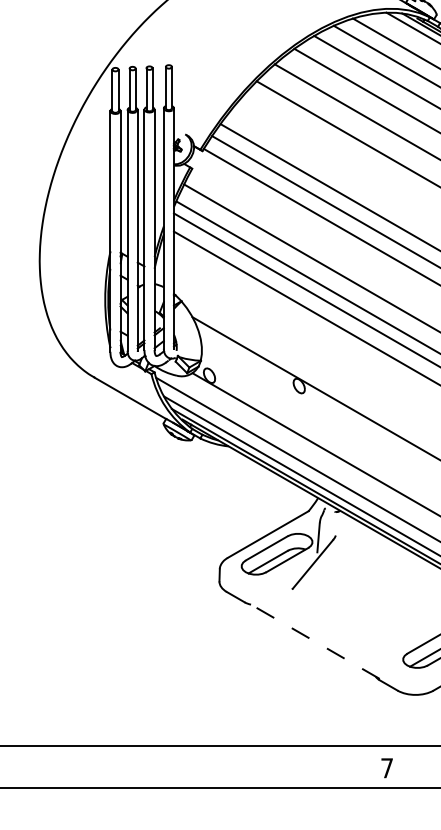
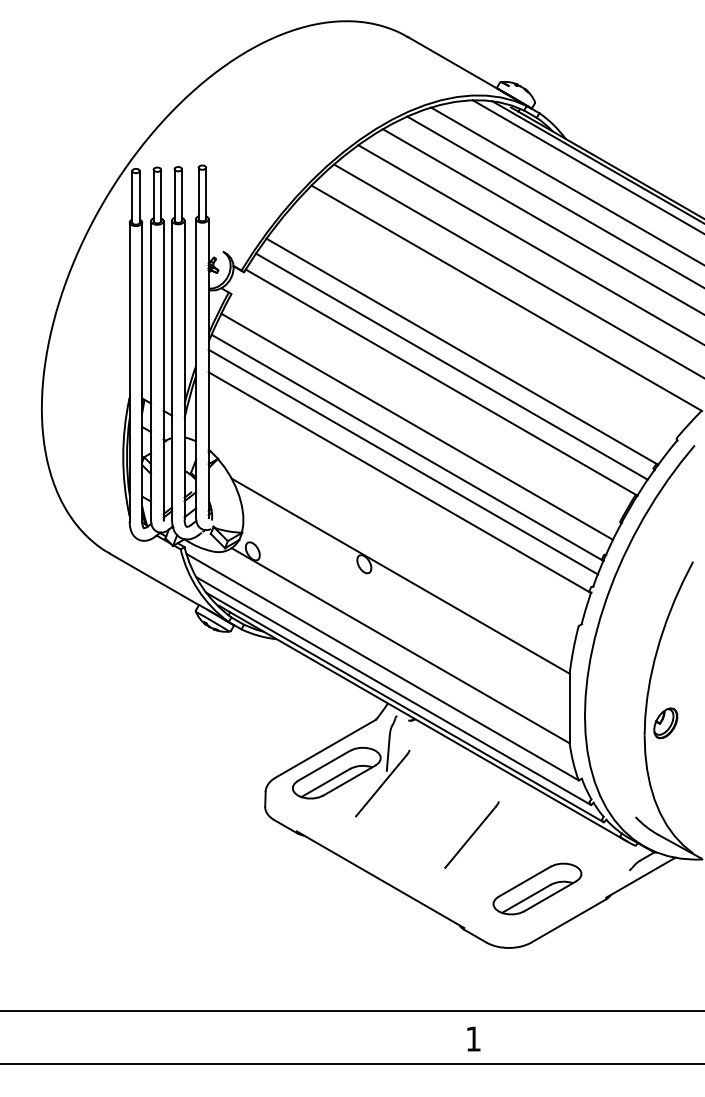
line: (385, 603) -> (471, 834), added
line: (312, 639) -> (380, 879), dashed -> solid
text: (387, 767) -> (473, 1038), 7 -> 1

